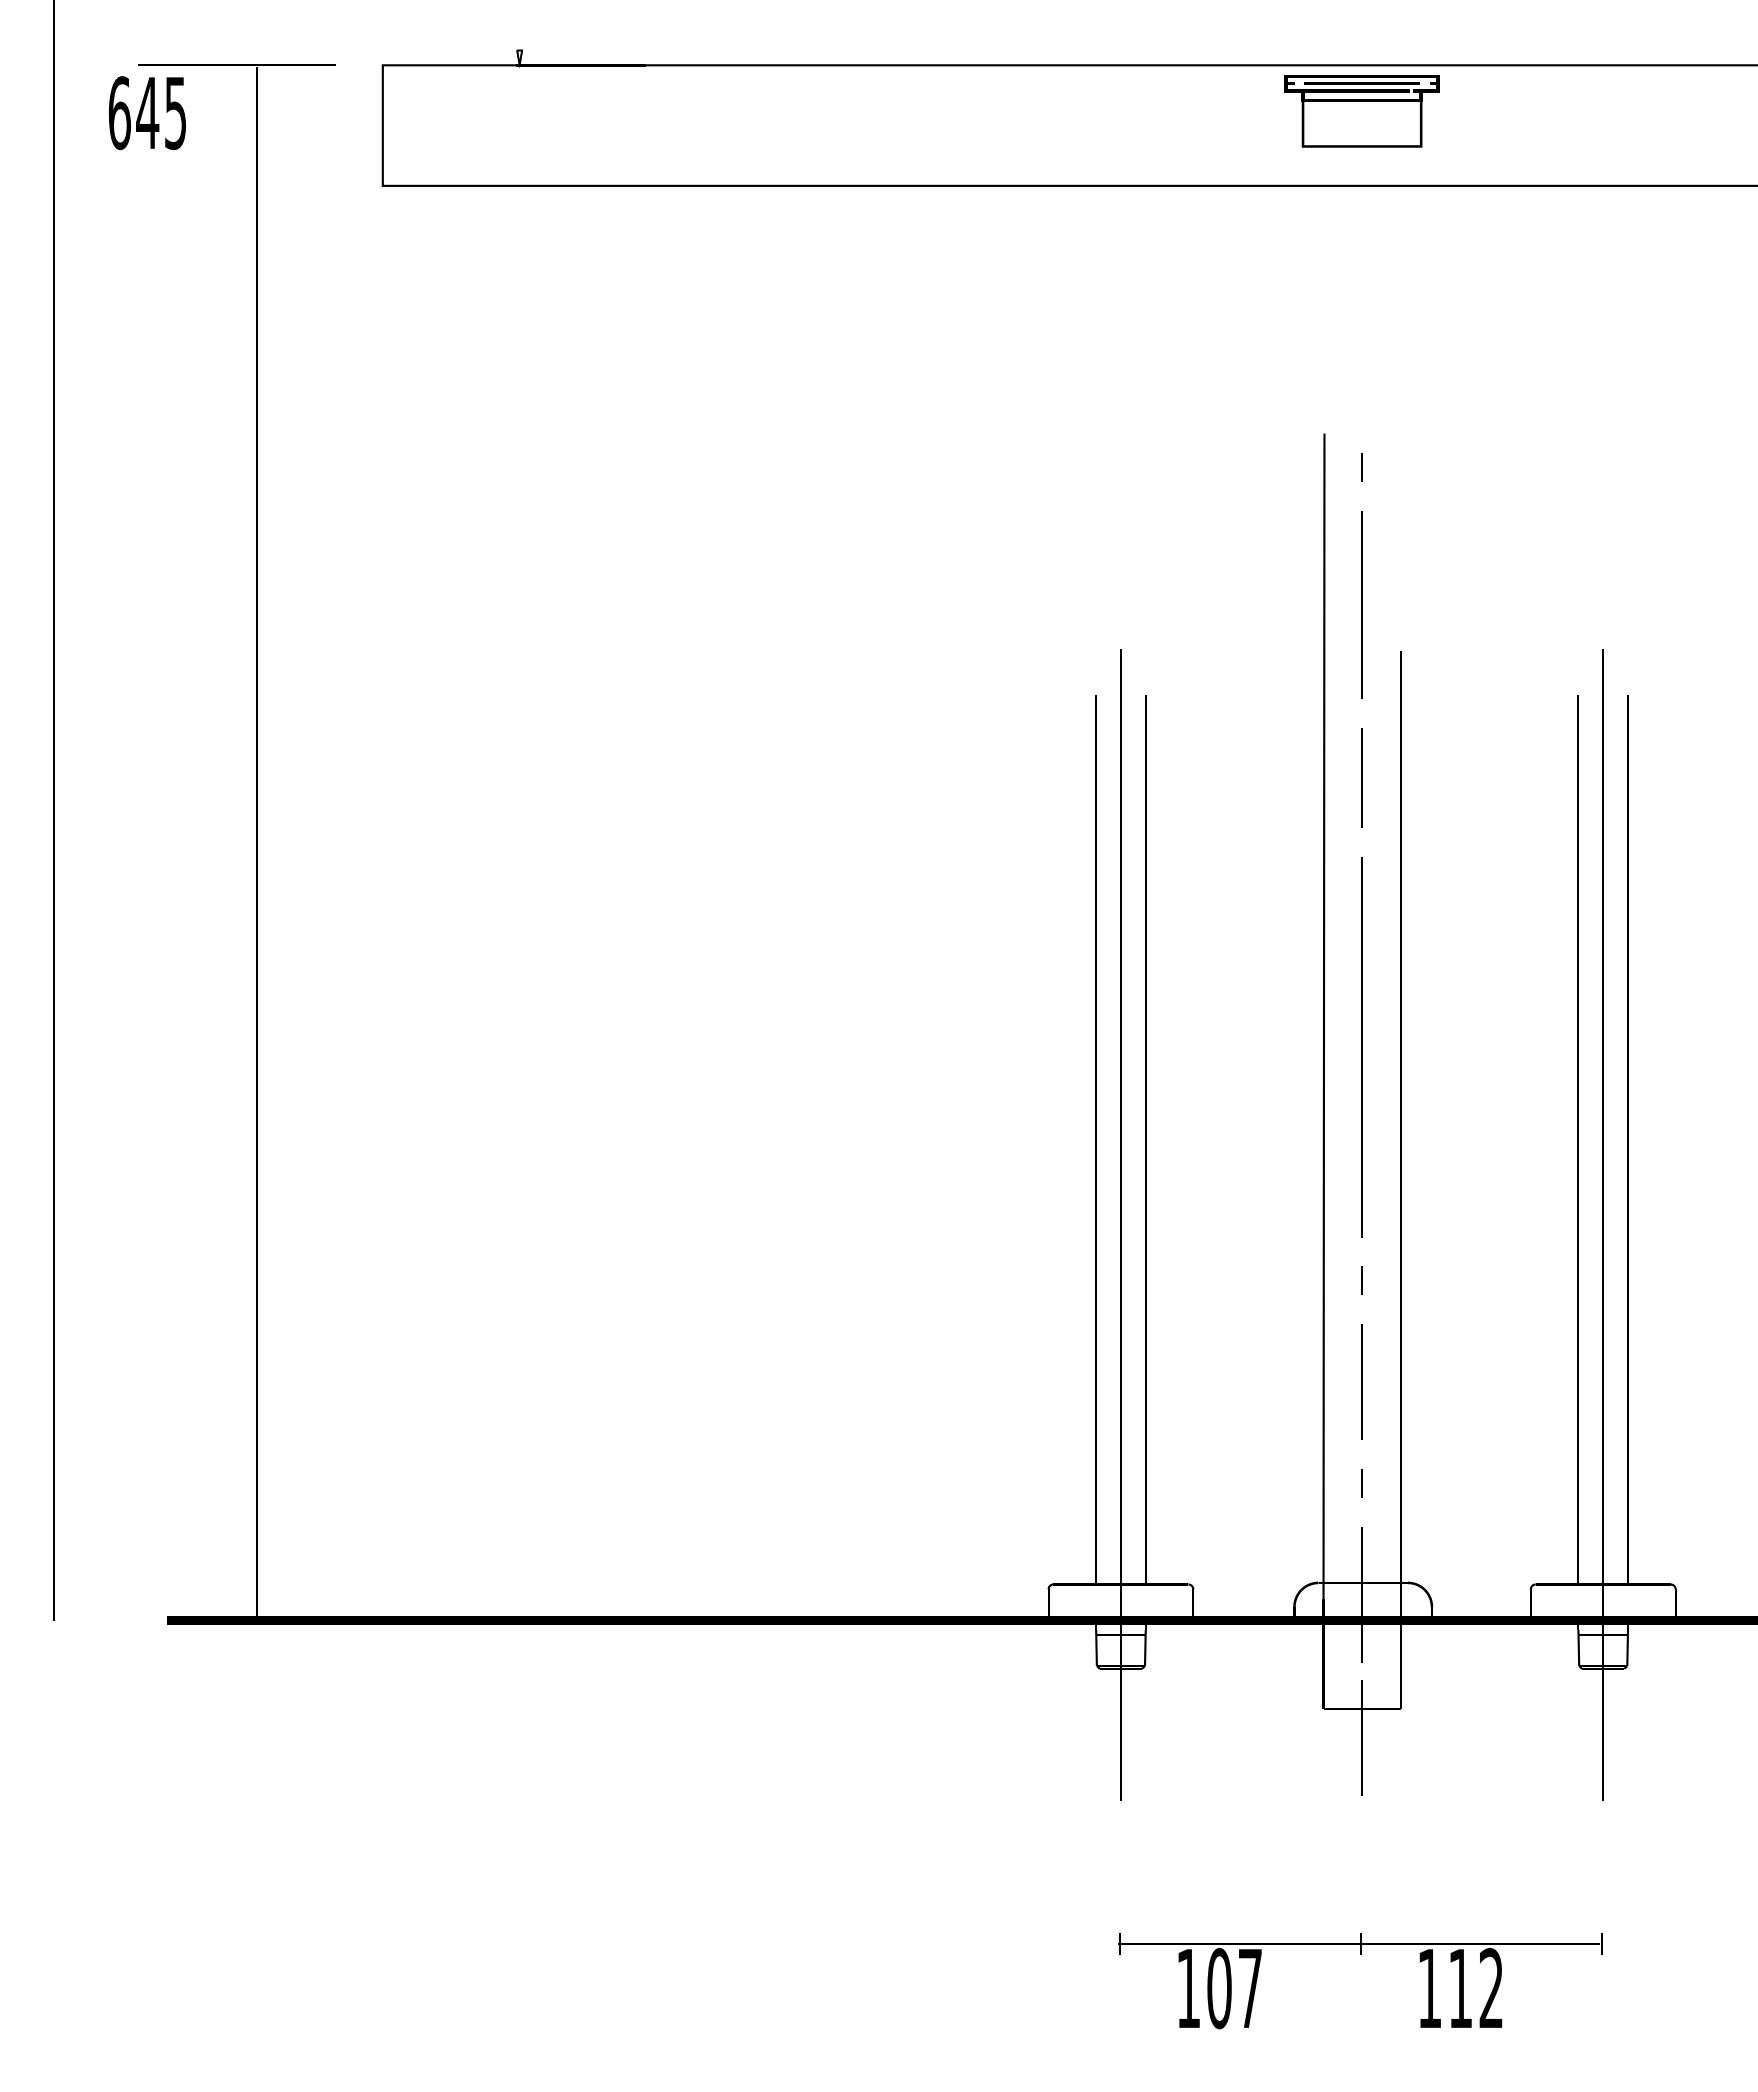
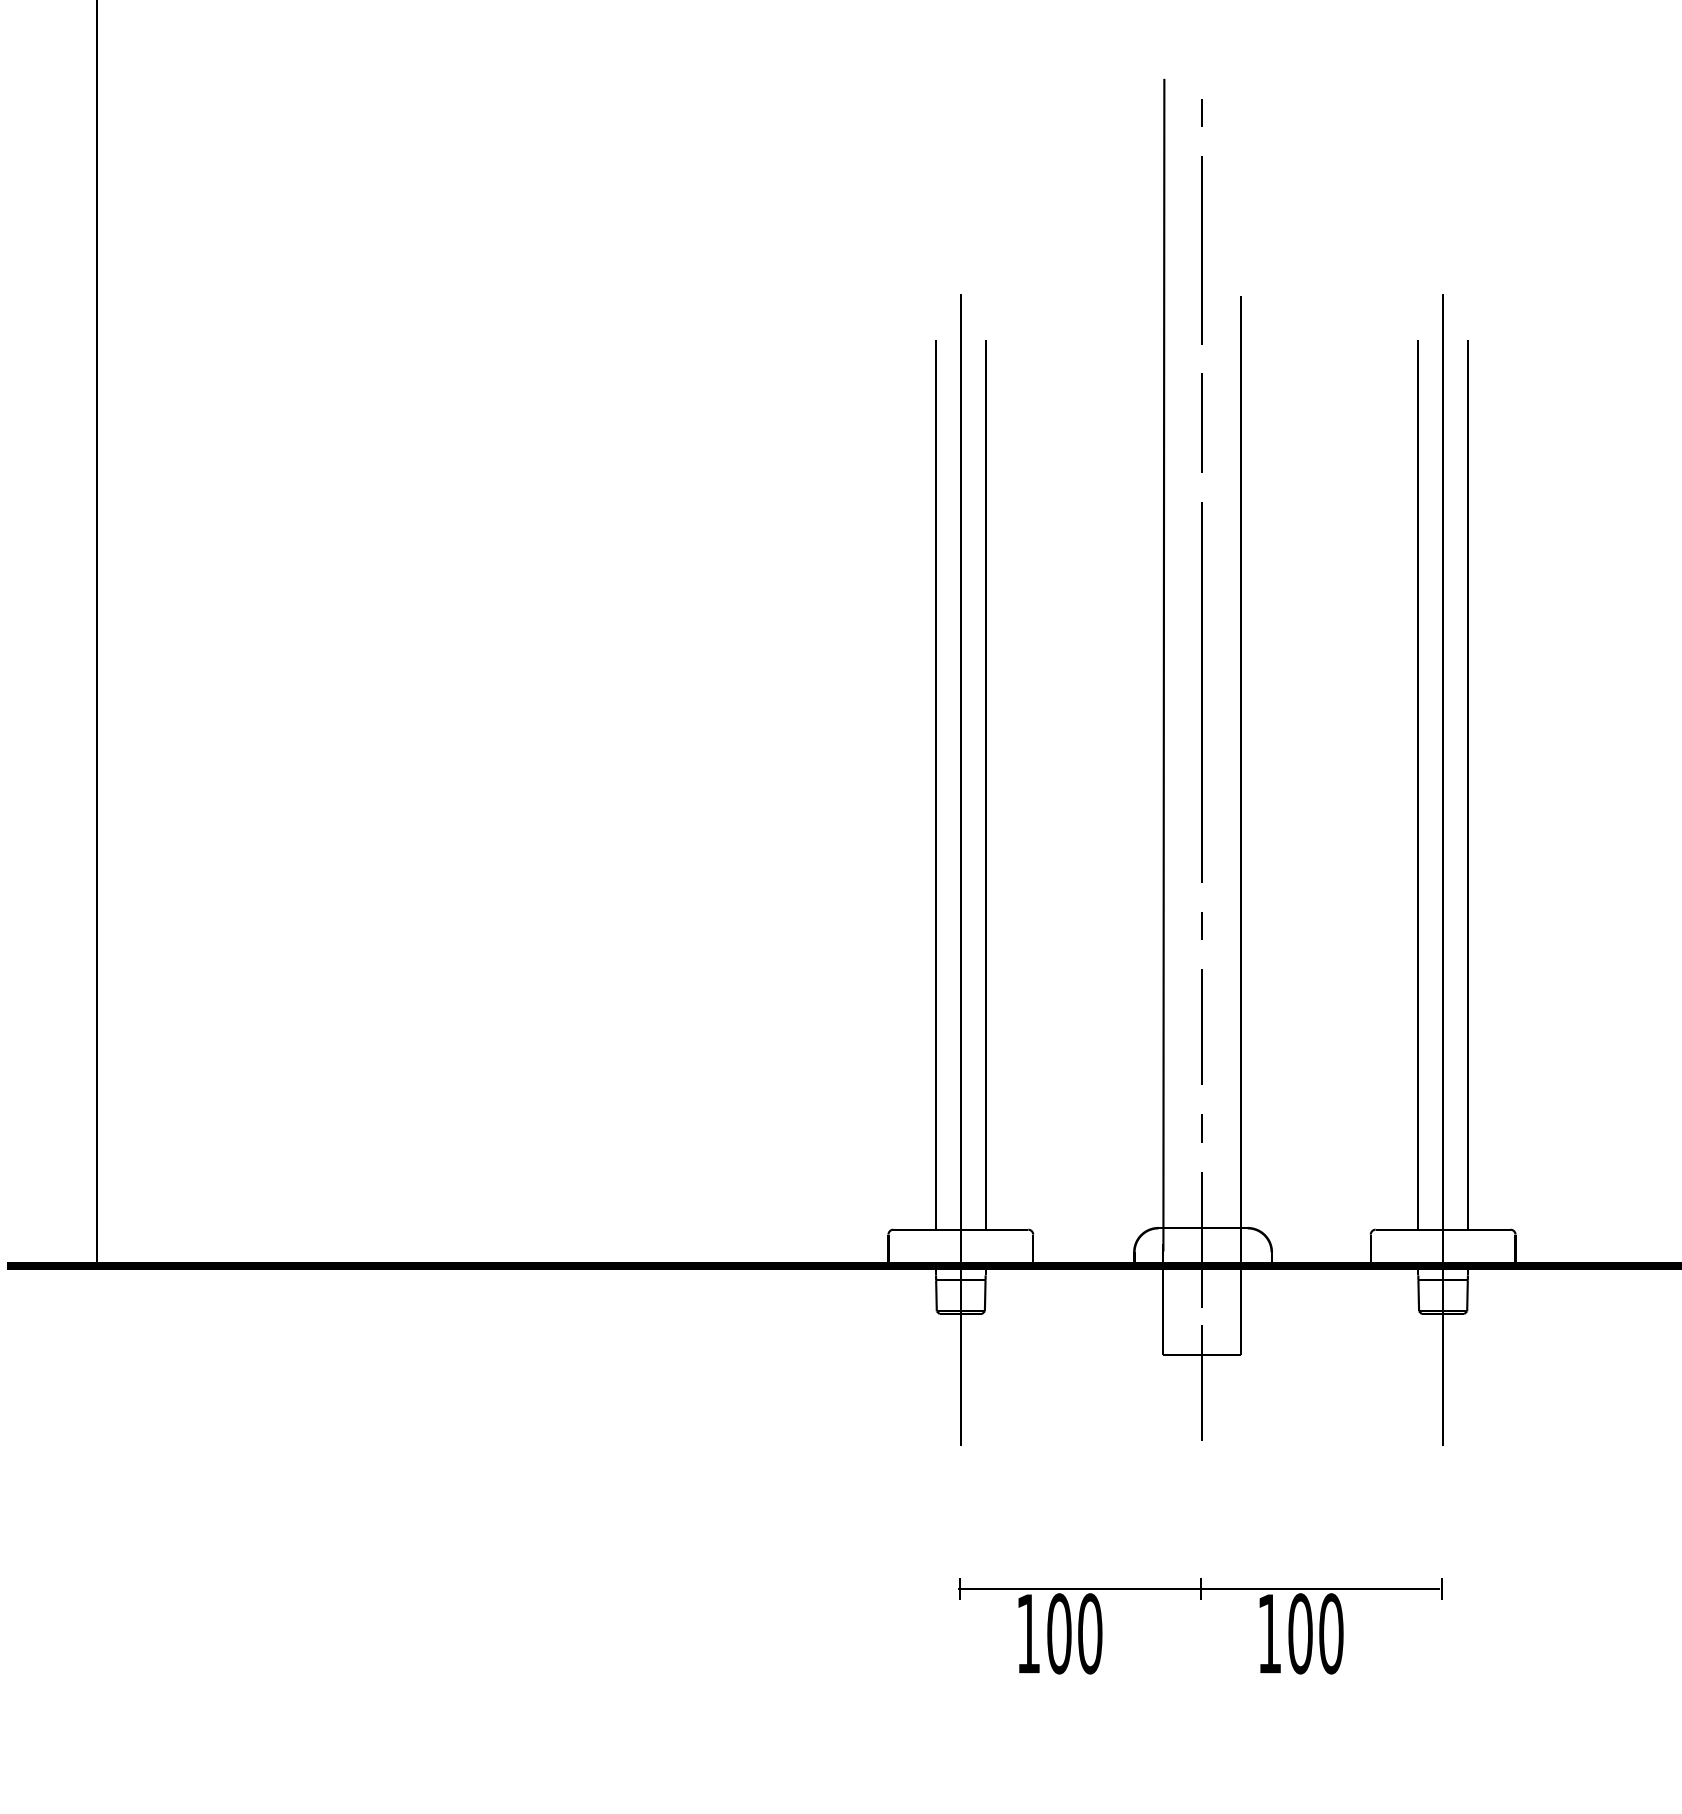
text: (1250, 1988) -> (1090, 1633), 107 -> 100
text: (1475, 1988) -> (1315, 1633), 112 -> 100

